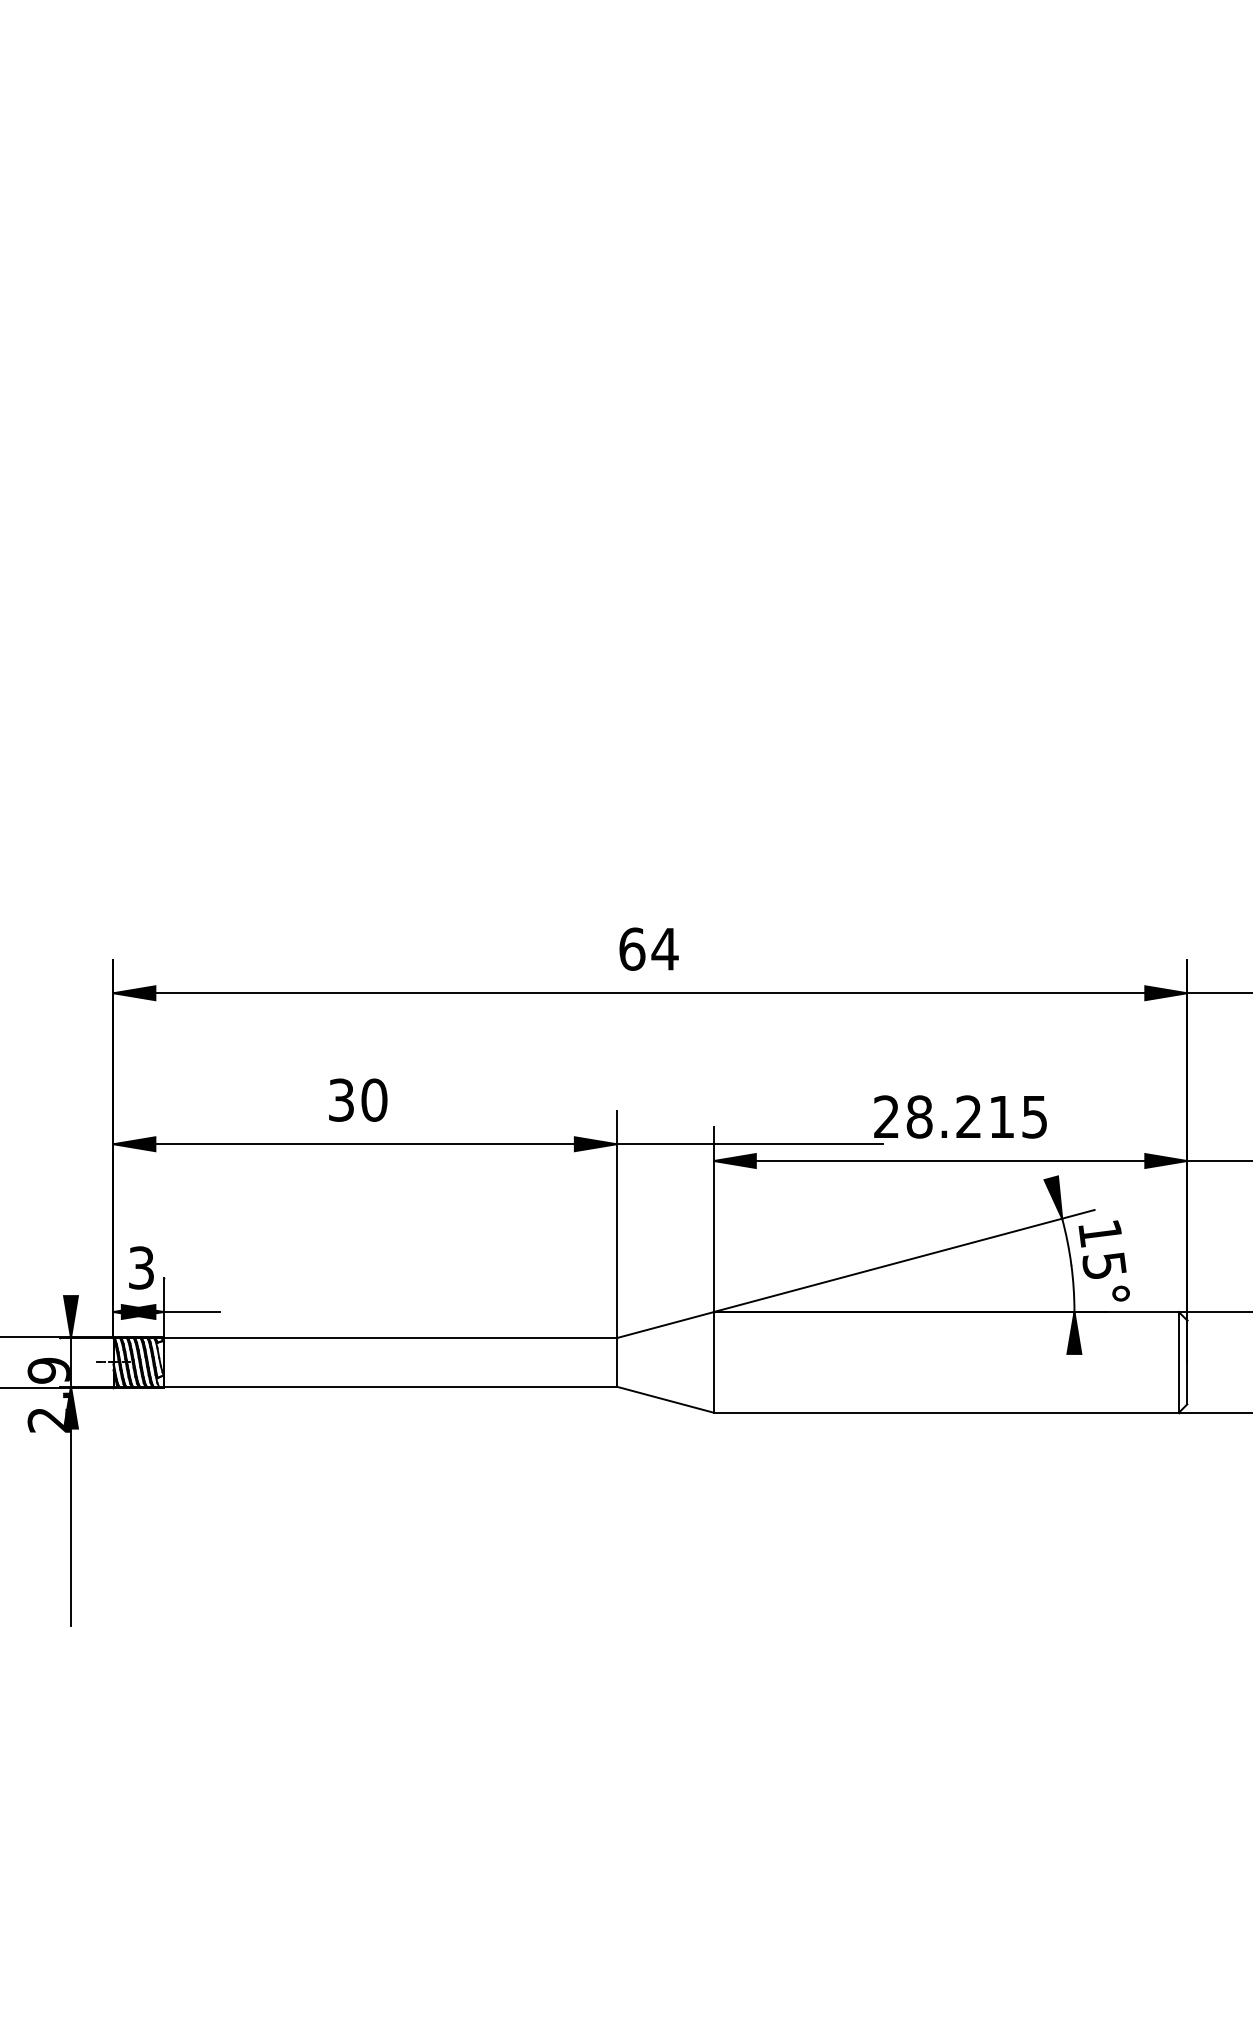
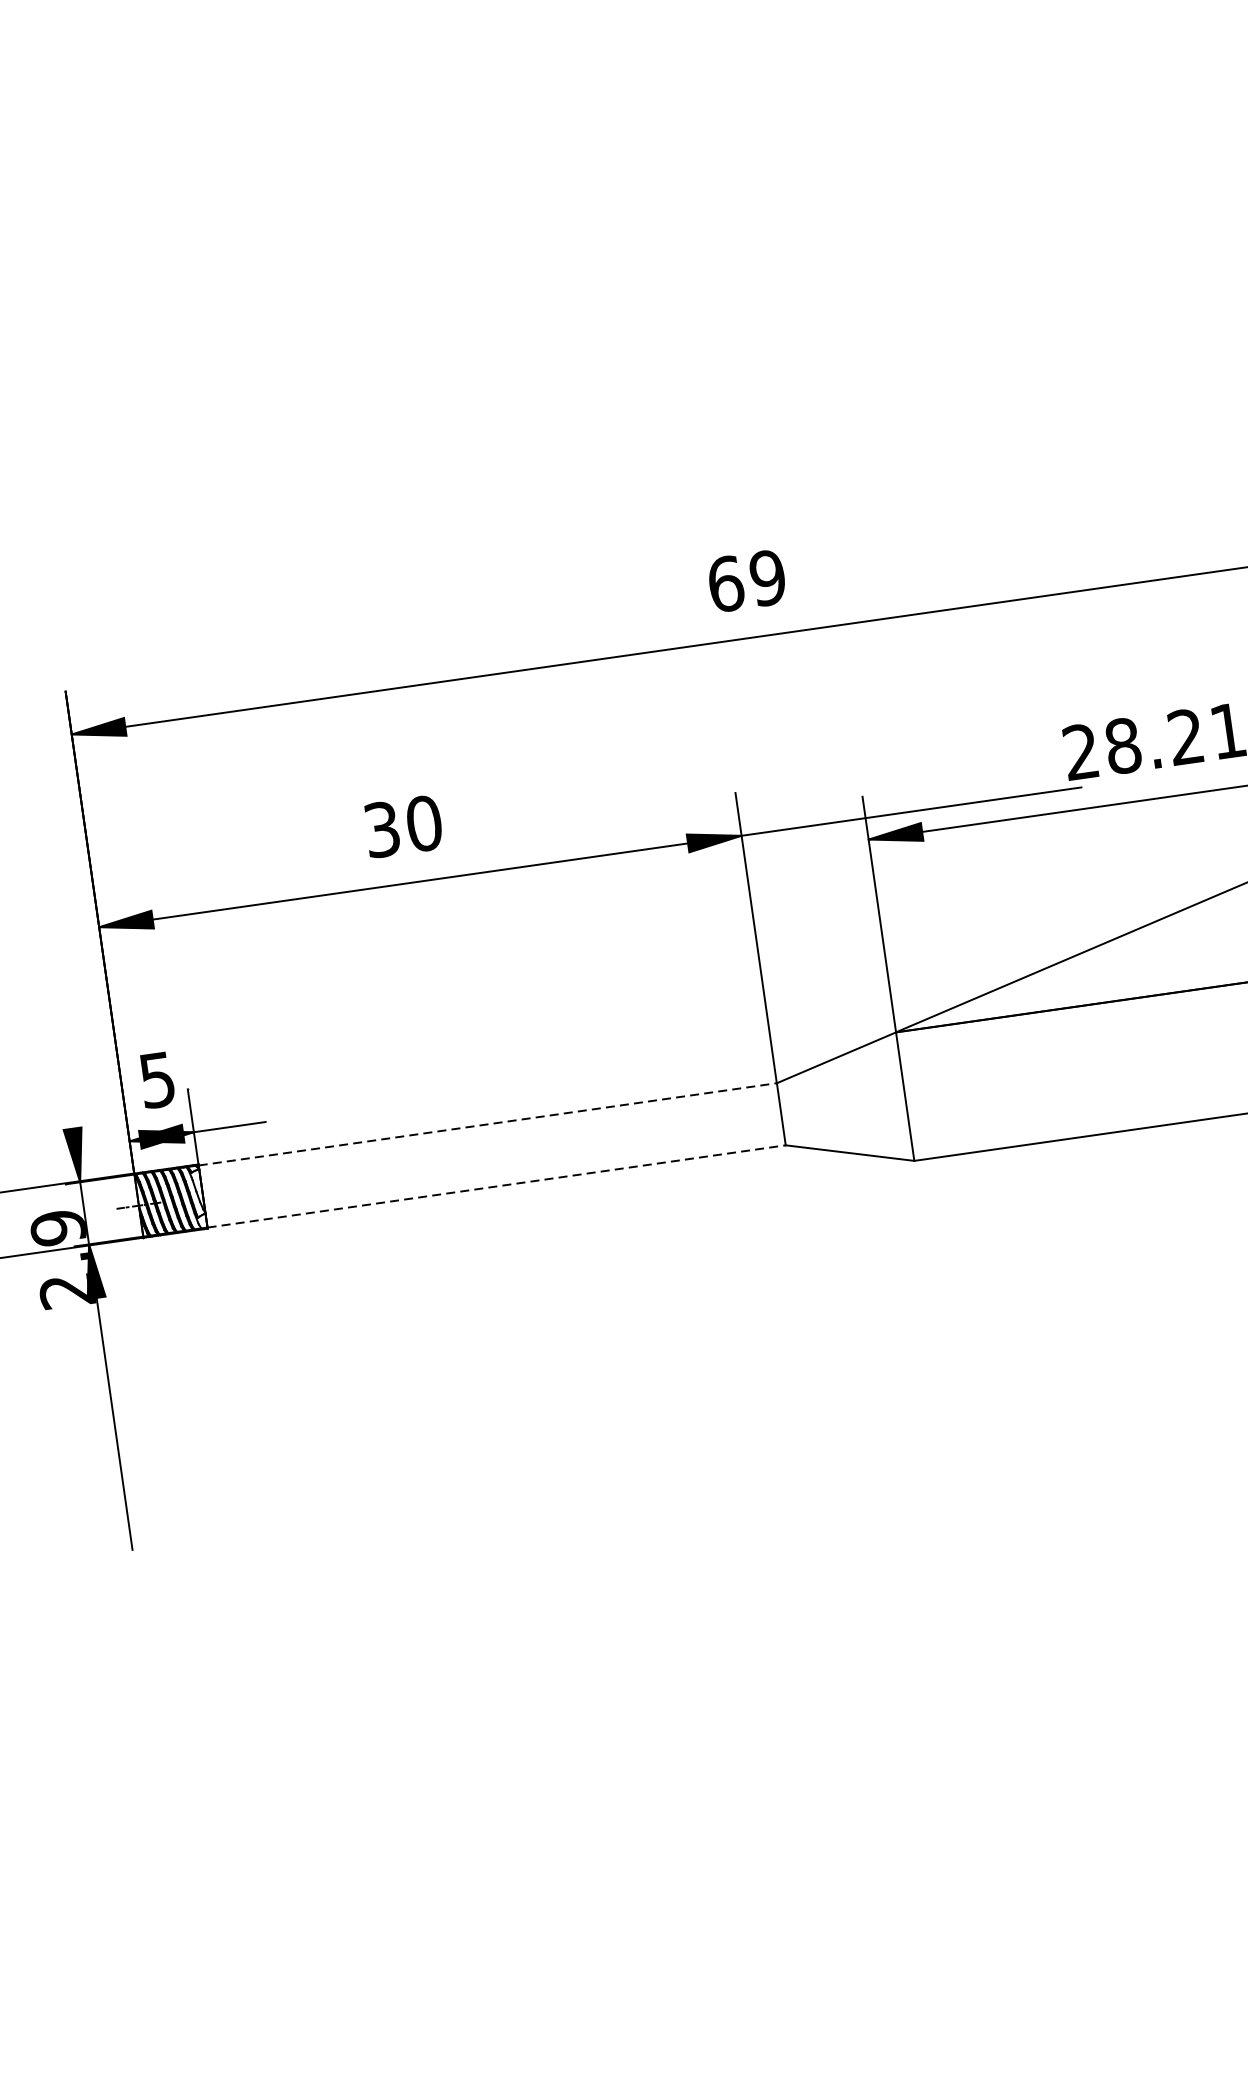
text: (664, 948) -> (766, 577), 64 -> 69
text: (141, 1267) -> (157, 1079), 3 -> 5
line: (390, 1338) -> (488, 1124), solid -> dashed
line: (390, 1386) -> (496, 1186), solid -> dashed

